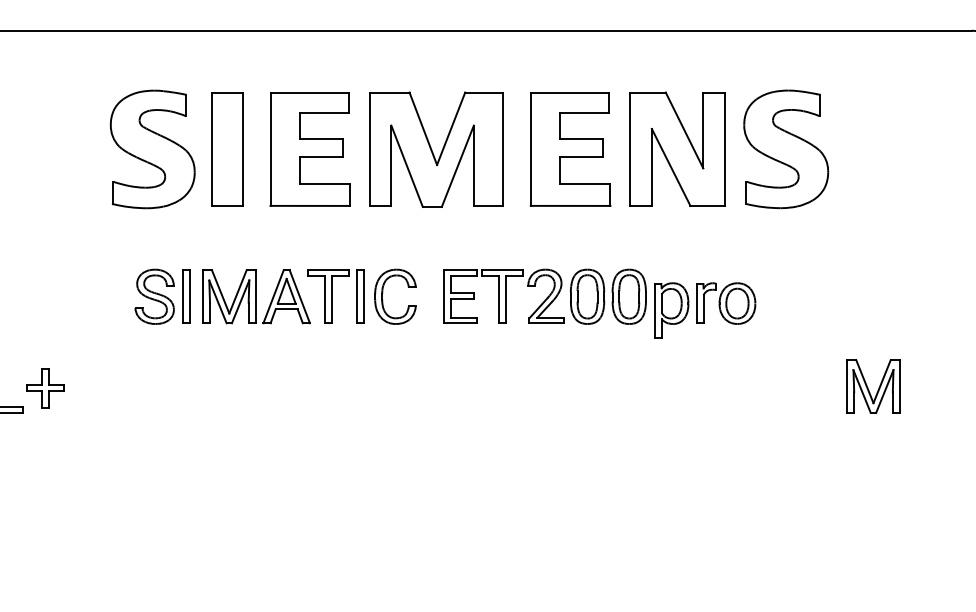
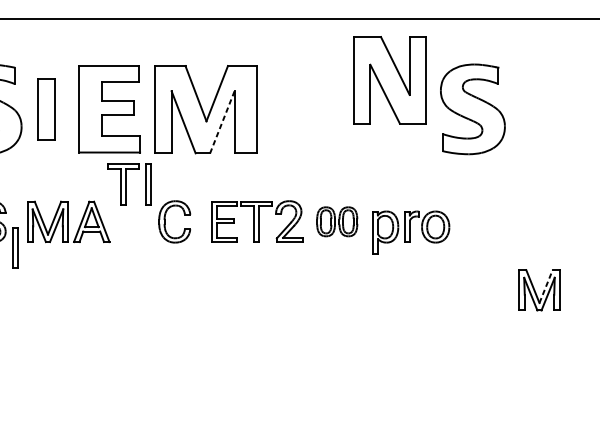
part: (677, 148) -> (389, 79), moved
part: (227, 149) -> (46, 109), size x0.7
part: (570, 149) -> (308, 109), removed
line: (457, 166) -> (222, 122), solid -> dashed
part: (186, 296) -> (15, 247), moved
part: (335, 296) -> (129, 184), moved
part: (608, 296) -> (337, 221), size x0.7
line: (882, 381) -> (546, 286), solid -> dashed

